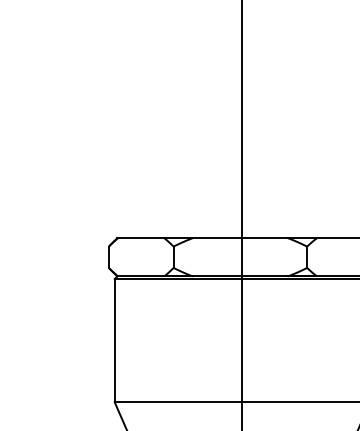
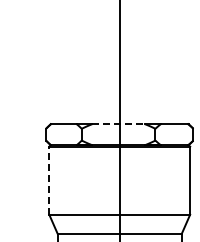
line: (241, 238) -> (119, 124), solid -> dashed
line: (115, 340) -> (49, 180), solid -> dashed

